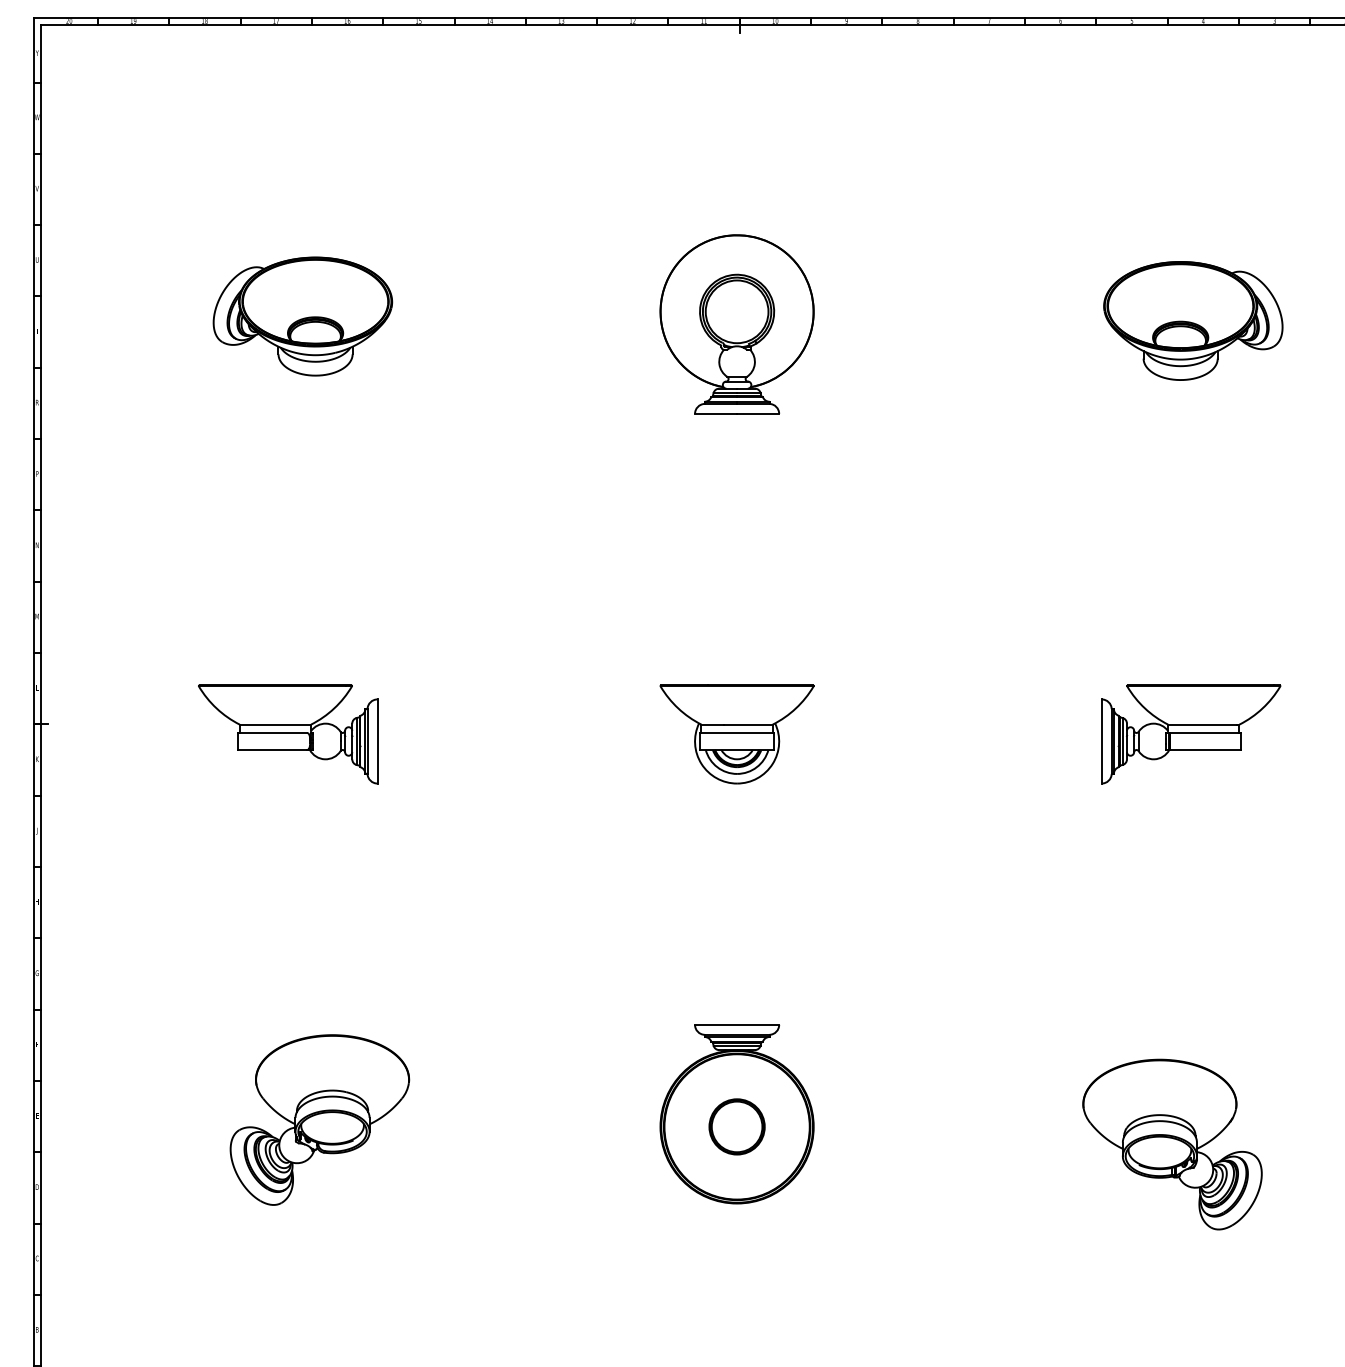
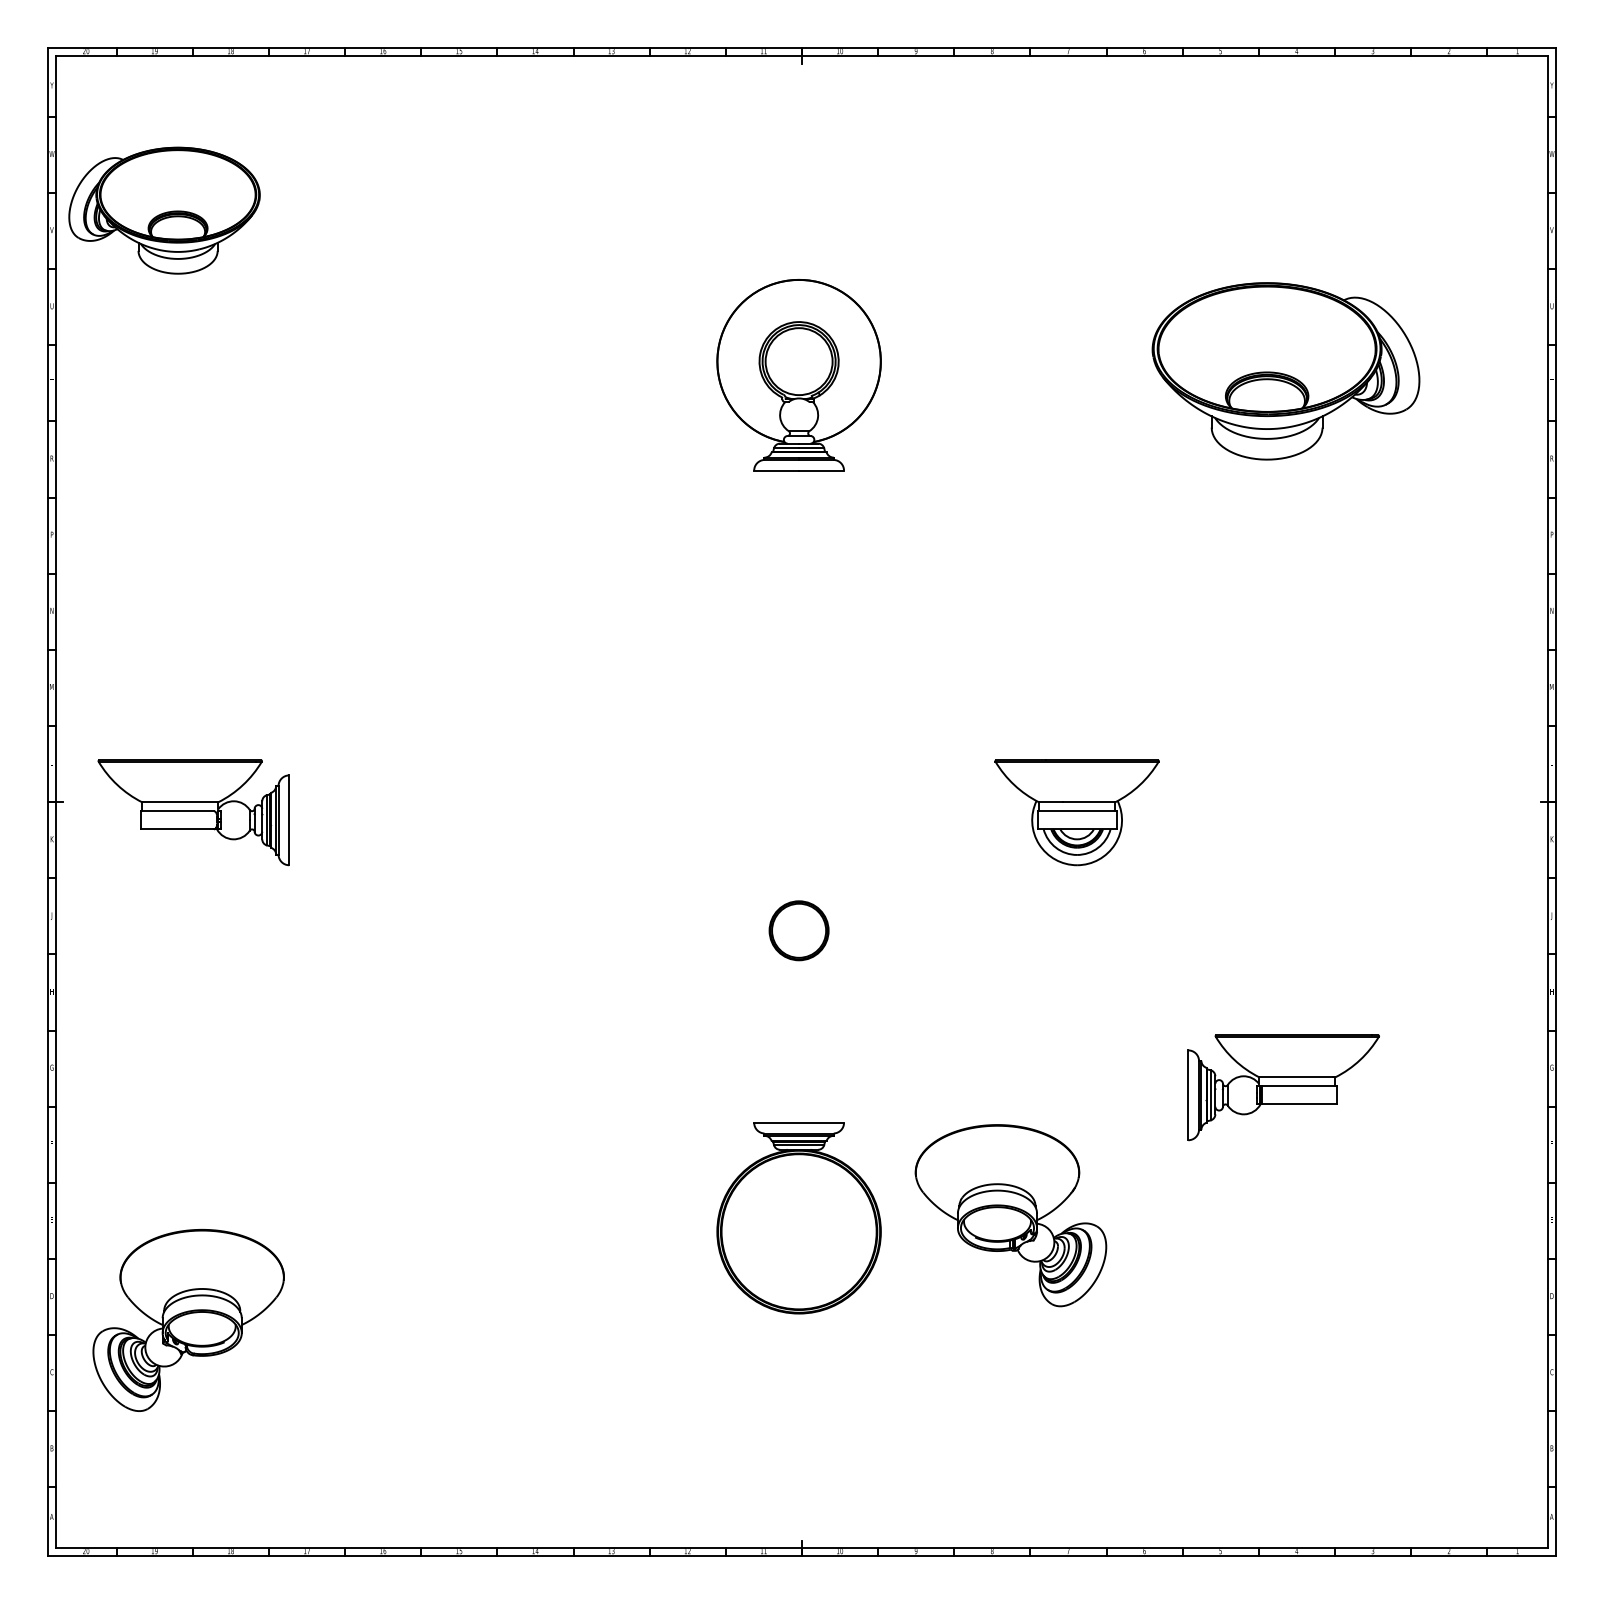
part: (302, 316) -> (164, 210), moved
part: (1193, 321) -> (1286, 371), size x1.4
part: (287, 734) -> (193, 812), moved
part: (736, 734) -> (1076, 812), moved
part: (1190, 734) -> (1283, 1087), moved
part: (319, 1120) -> (188, 1320), moved
part: (736, 1126) -> (798, 930), moved
part: (1172, 1144) -> (1010, 1215), moved

